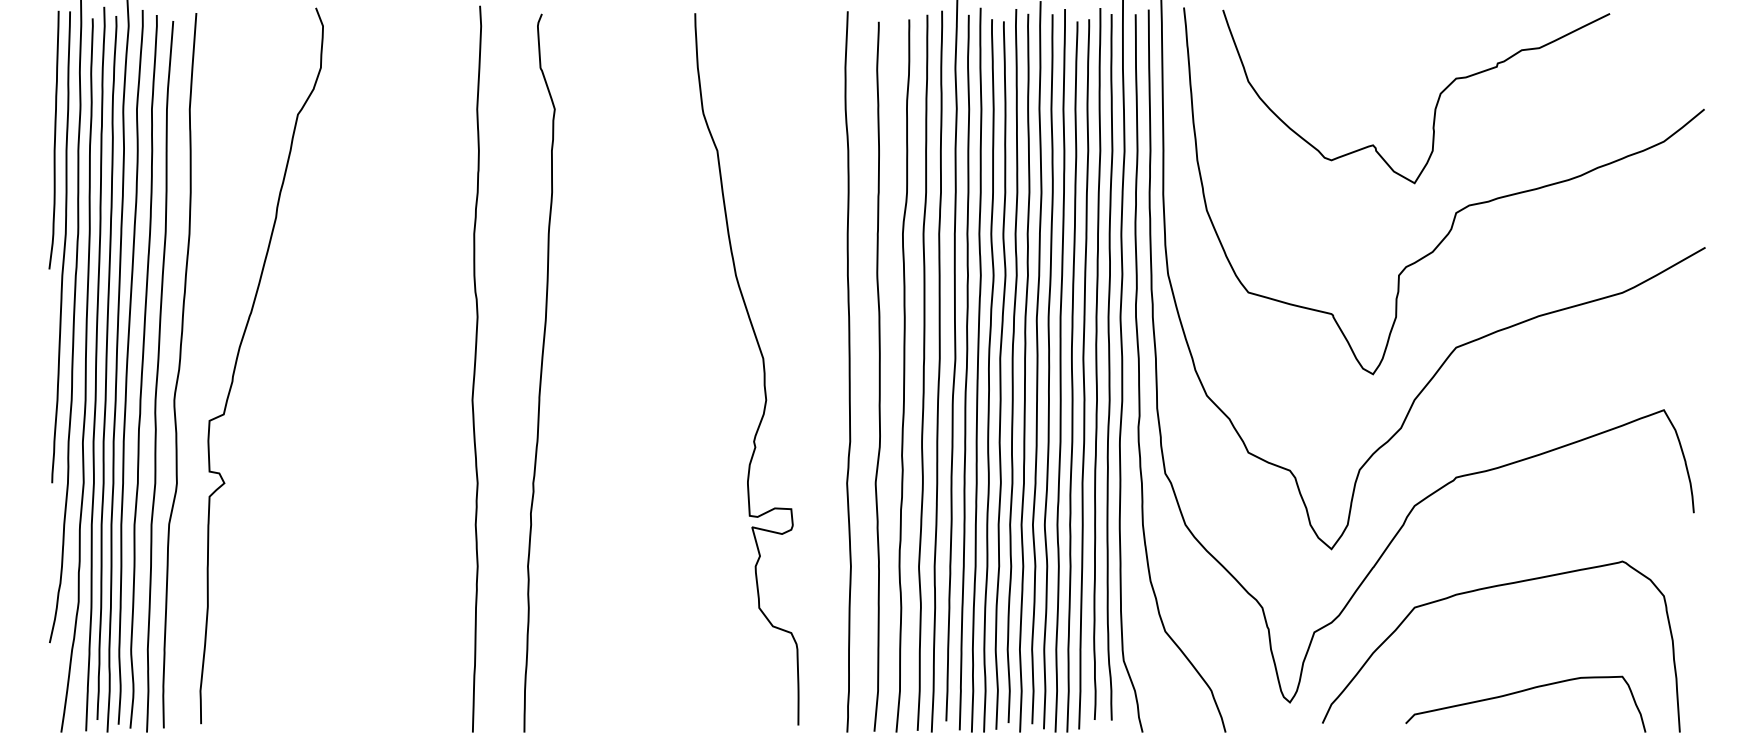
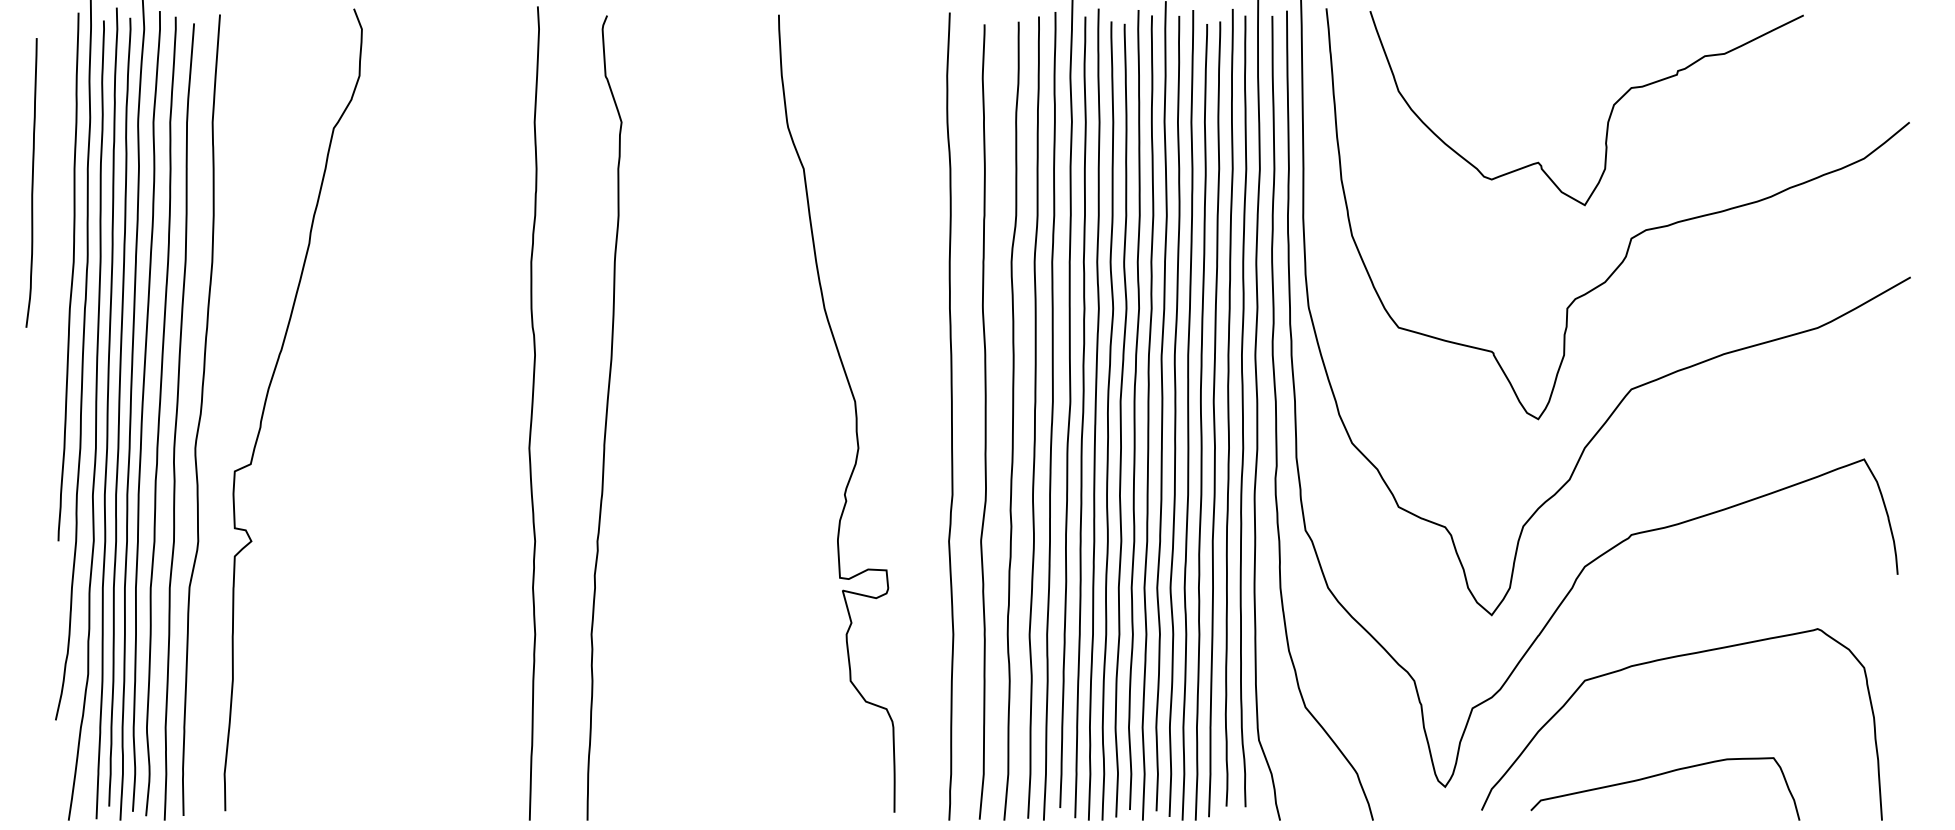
curve: (53, 139) -> (31, 182), moved
curve: (1521, 692) -> (1660, 775), moved

